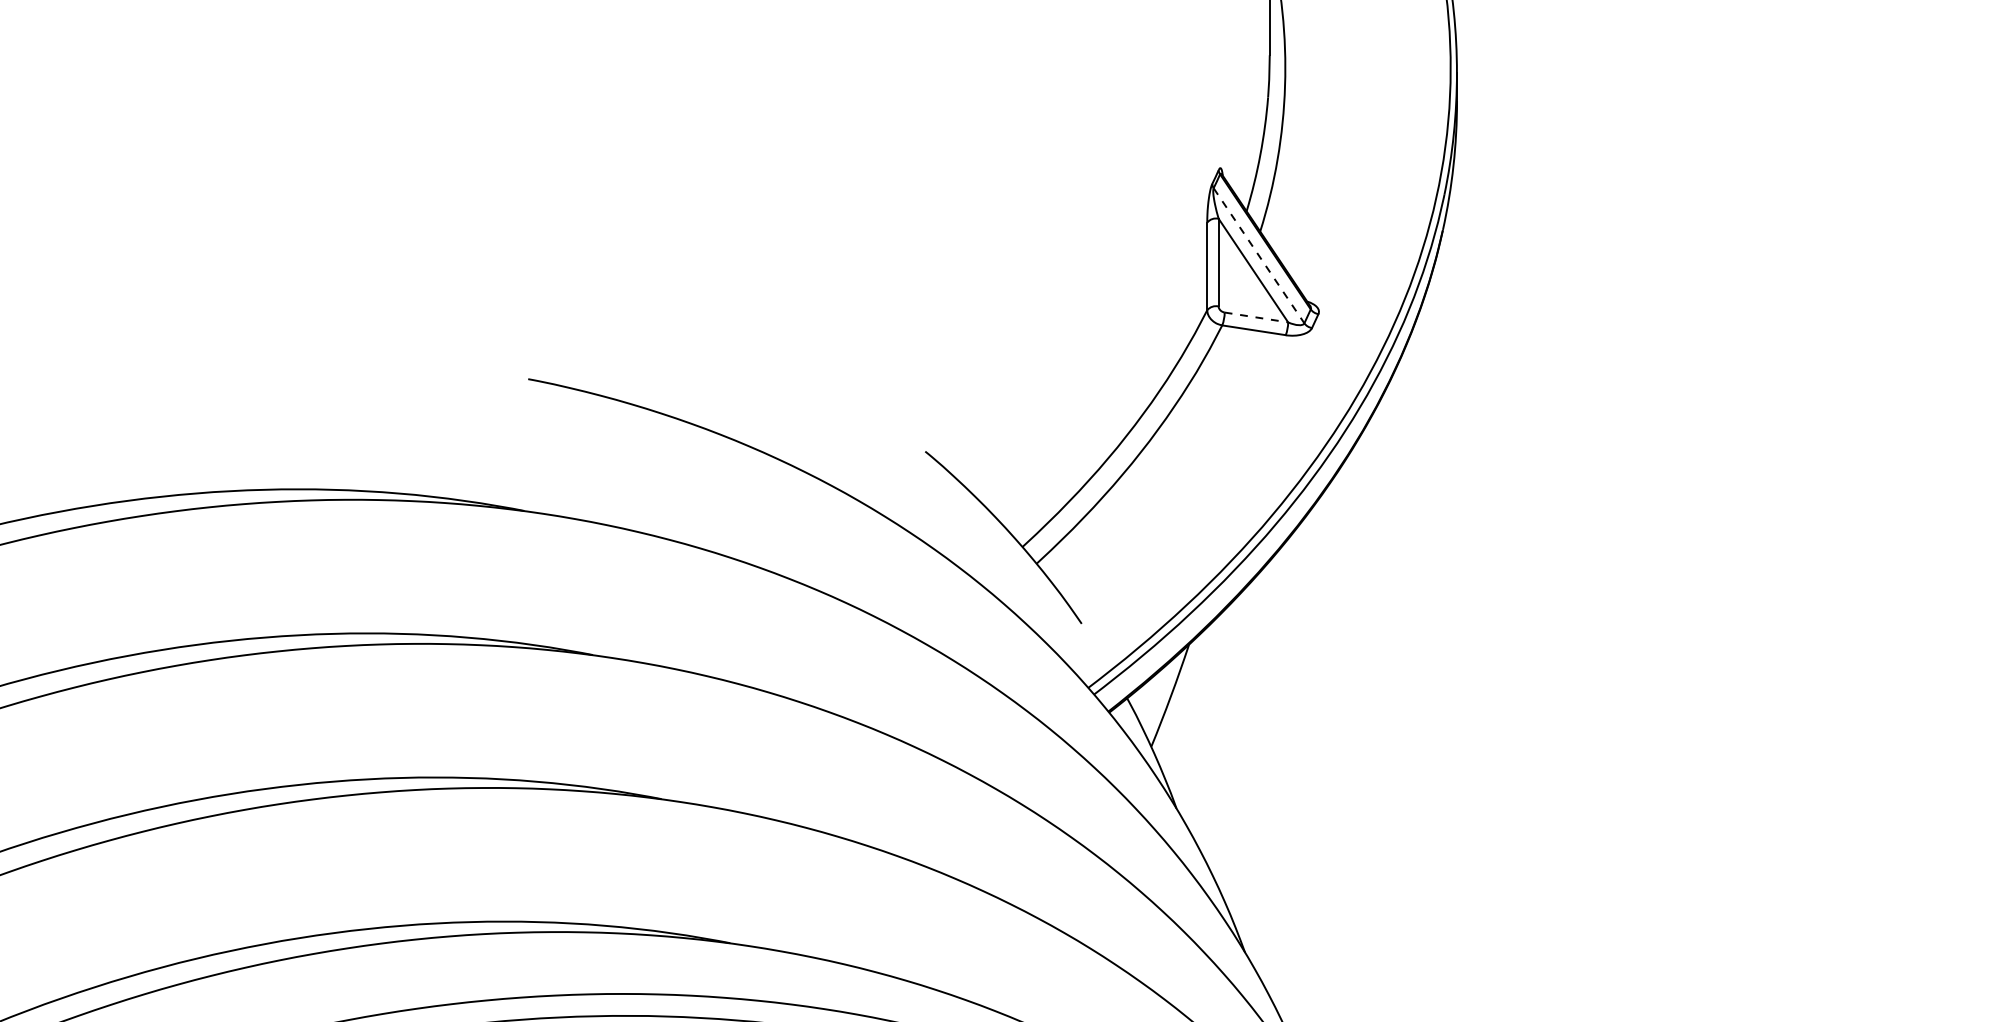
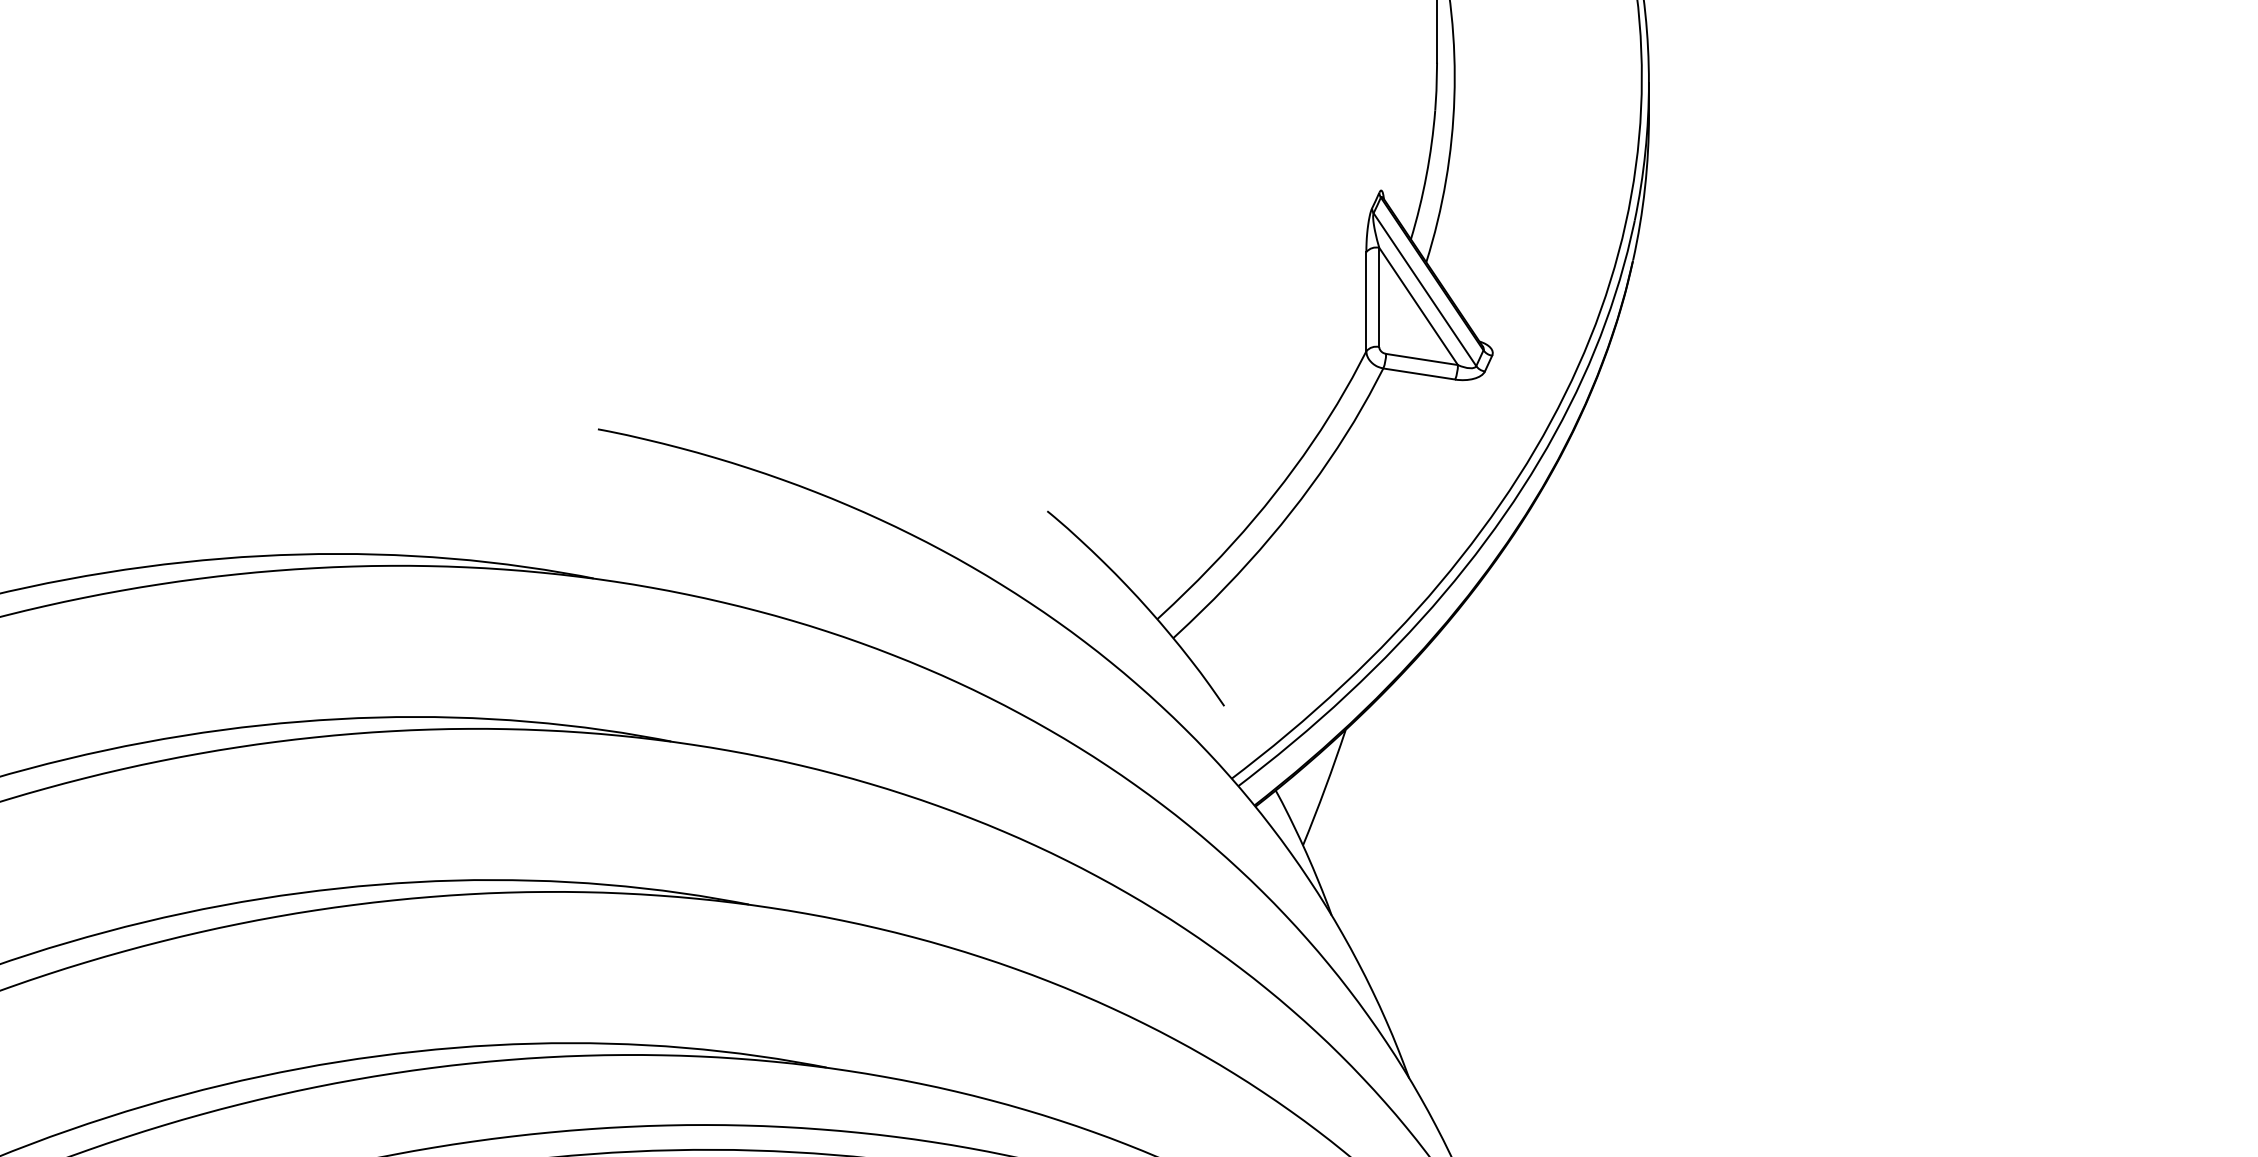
line: (1259, 256) -> (1425, 290), dashed -> solid
line: (1256, 317) -> (1422, 359), dashed -> solid

